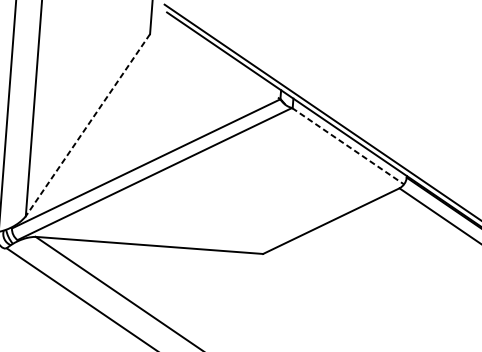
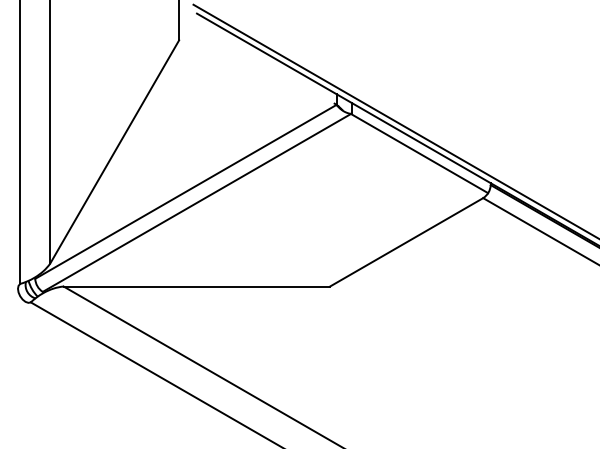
line: (87, 124) -> (114, 151), dashed -> solid
line: (348, 146) -> (419, 153), dashed -> solid

